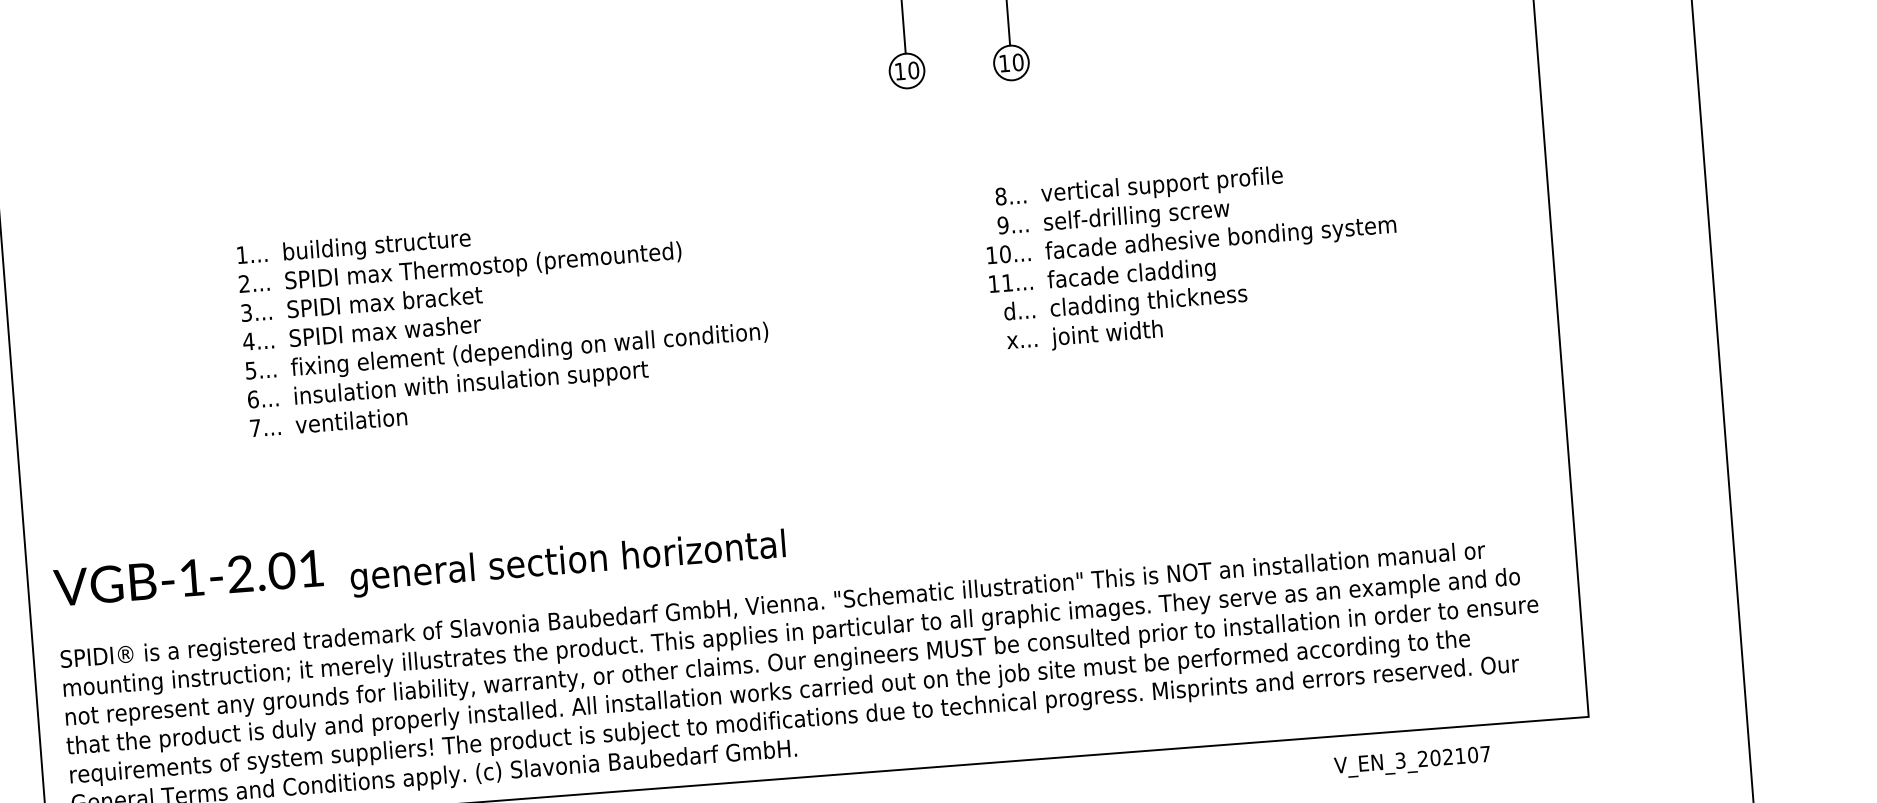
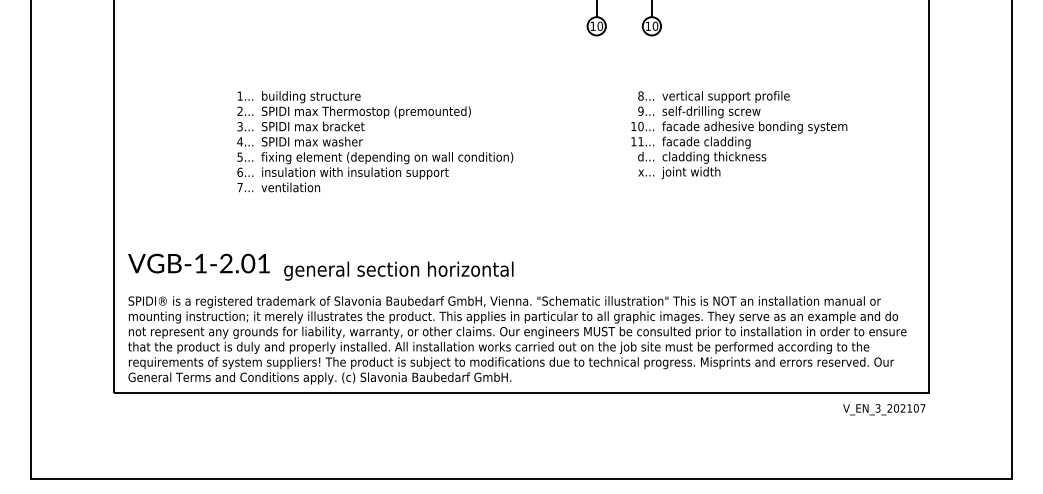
text: (1412, 761) -> (884, 409), moved

